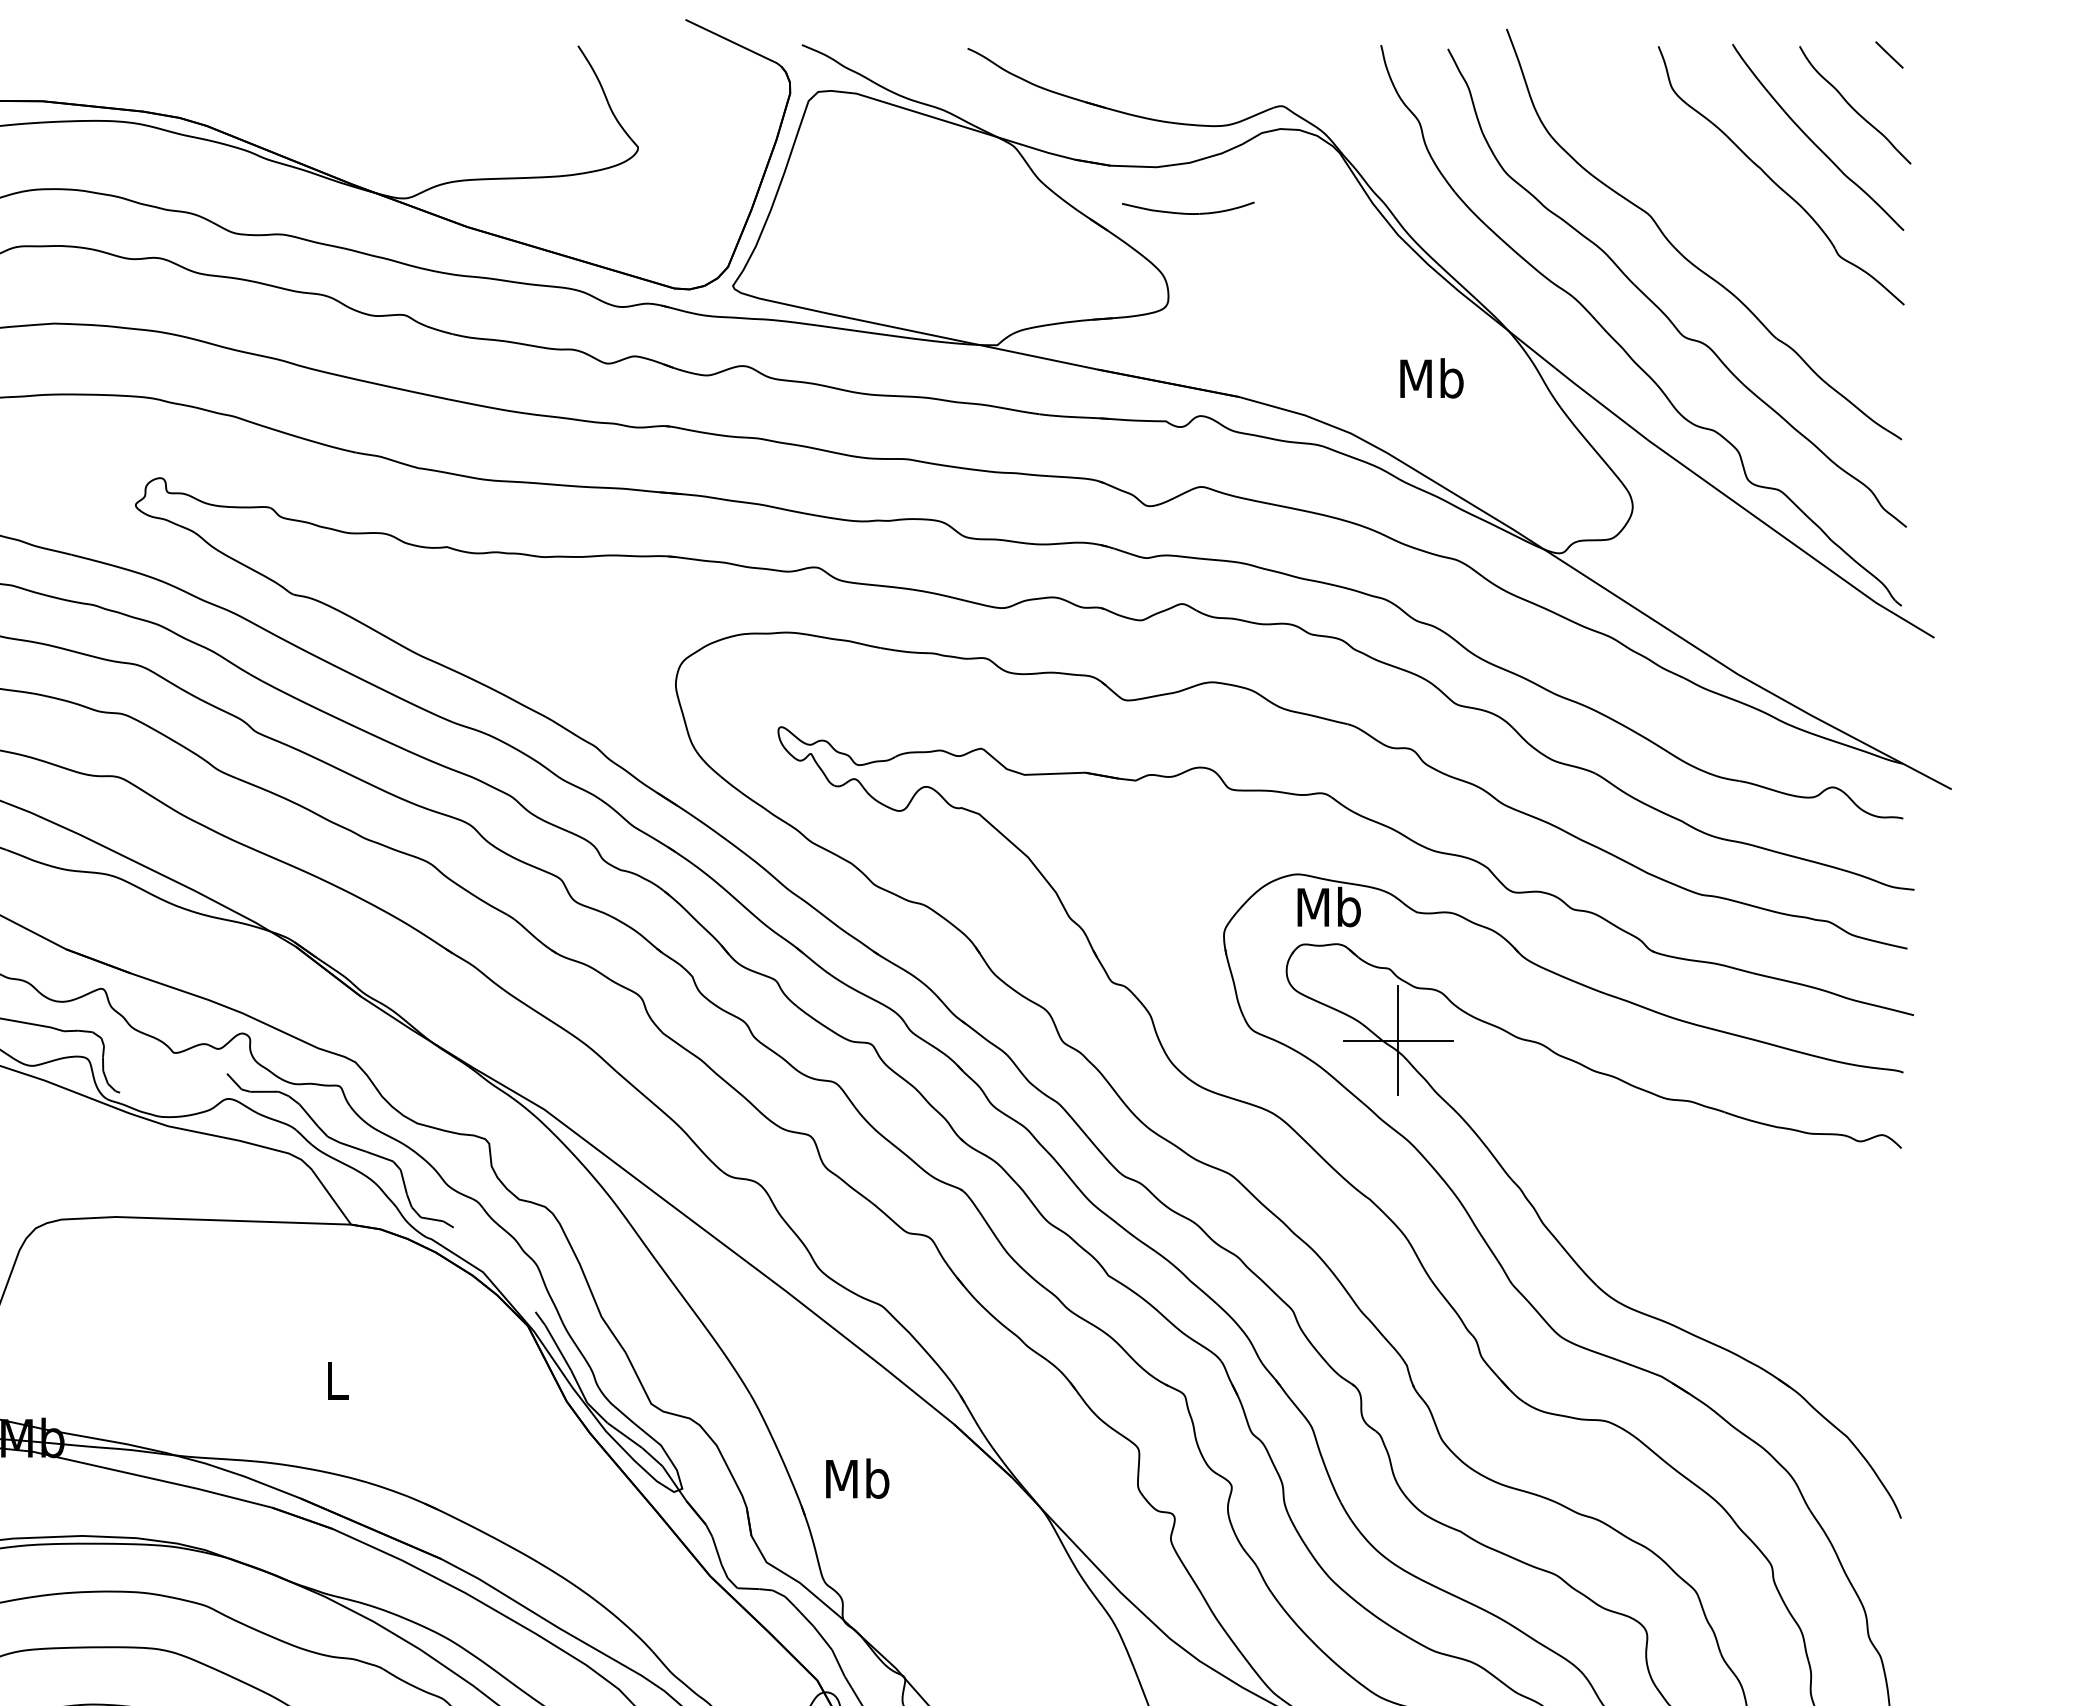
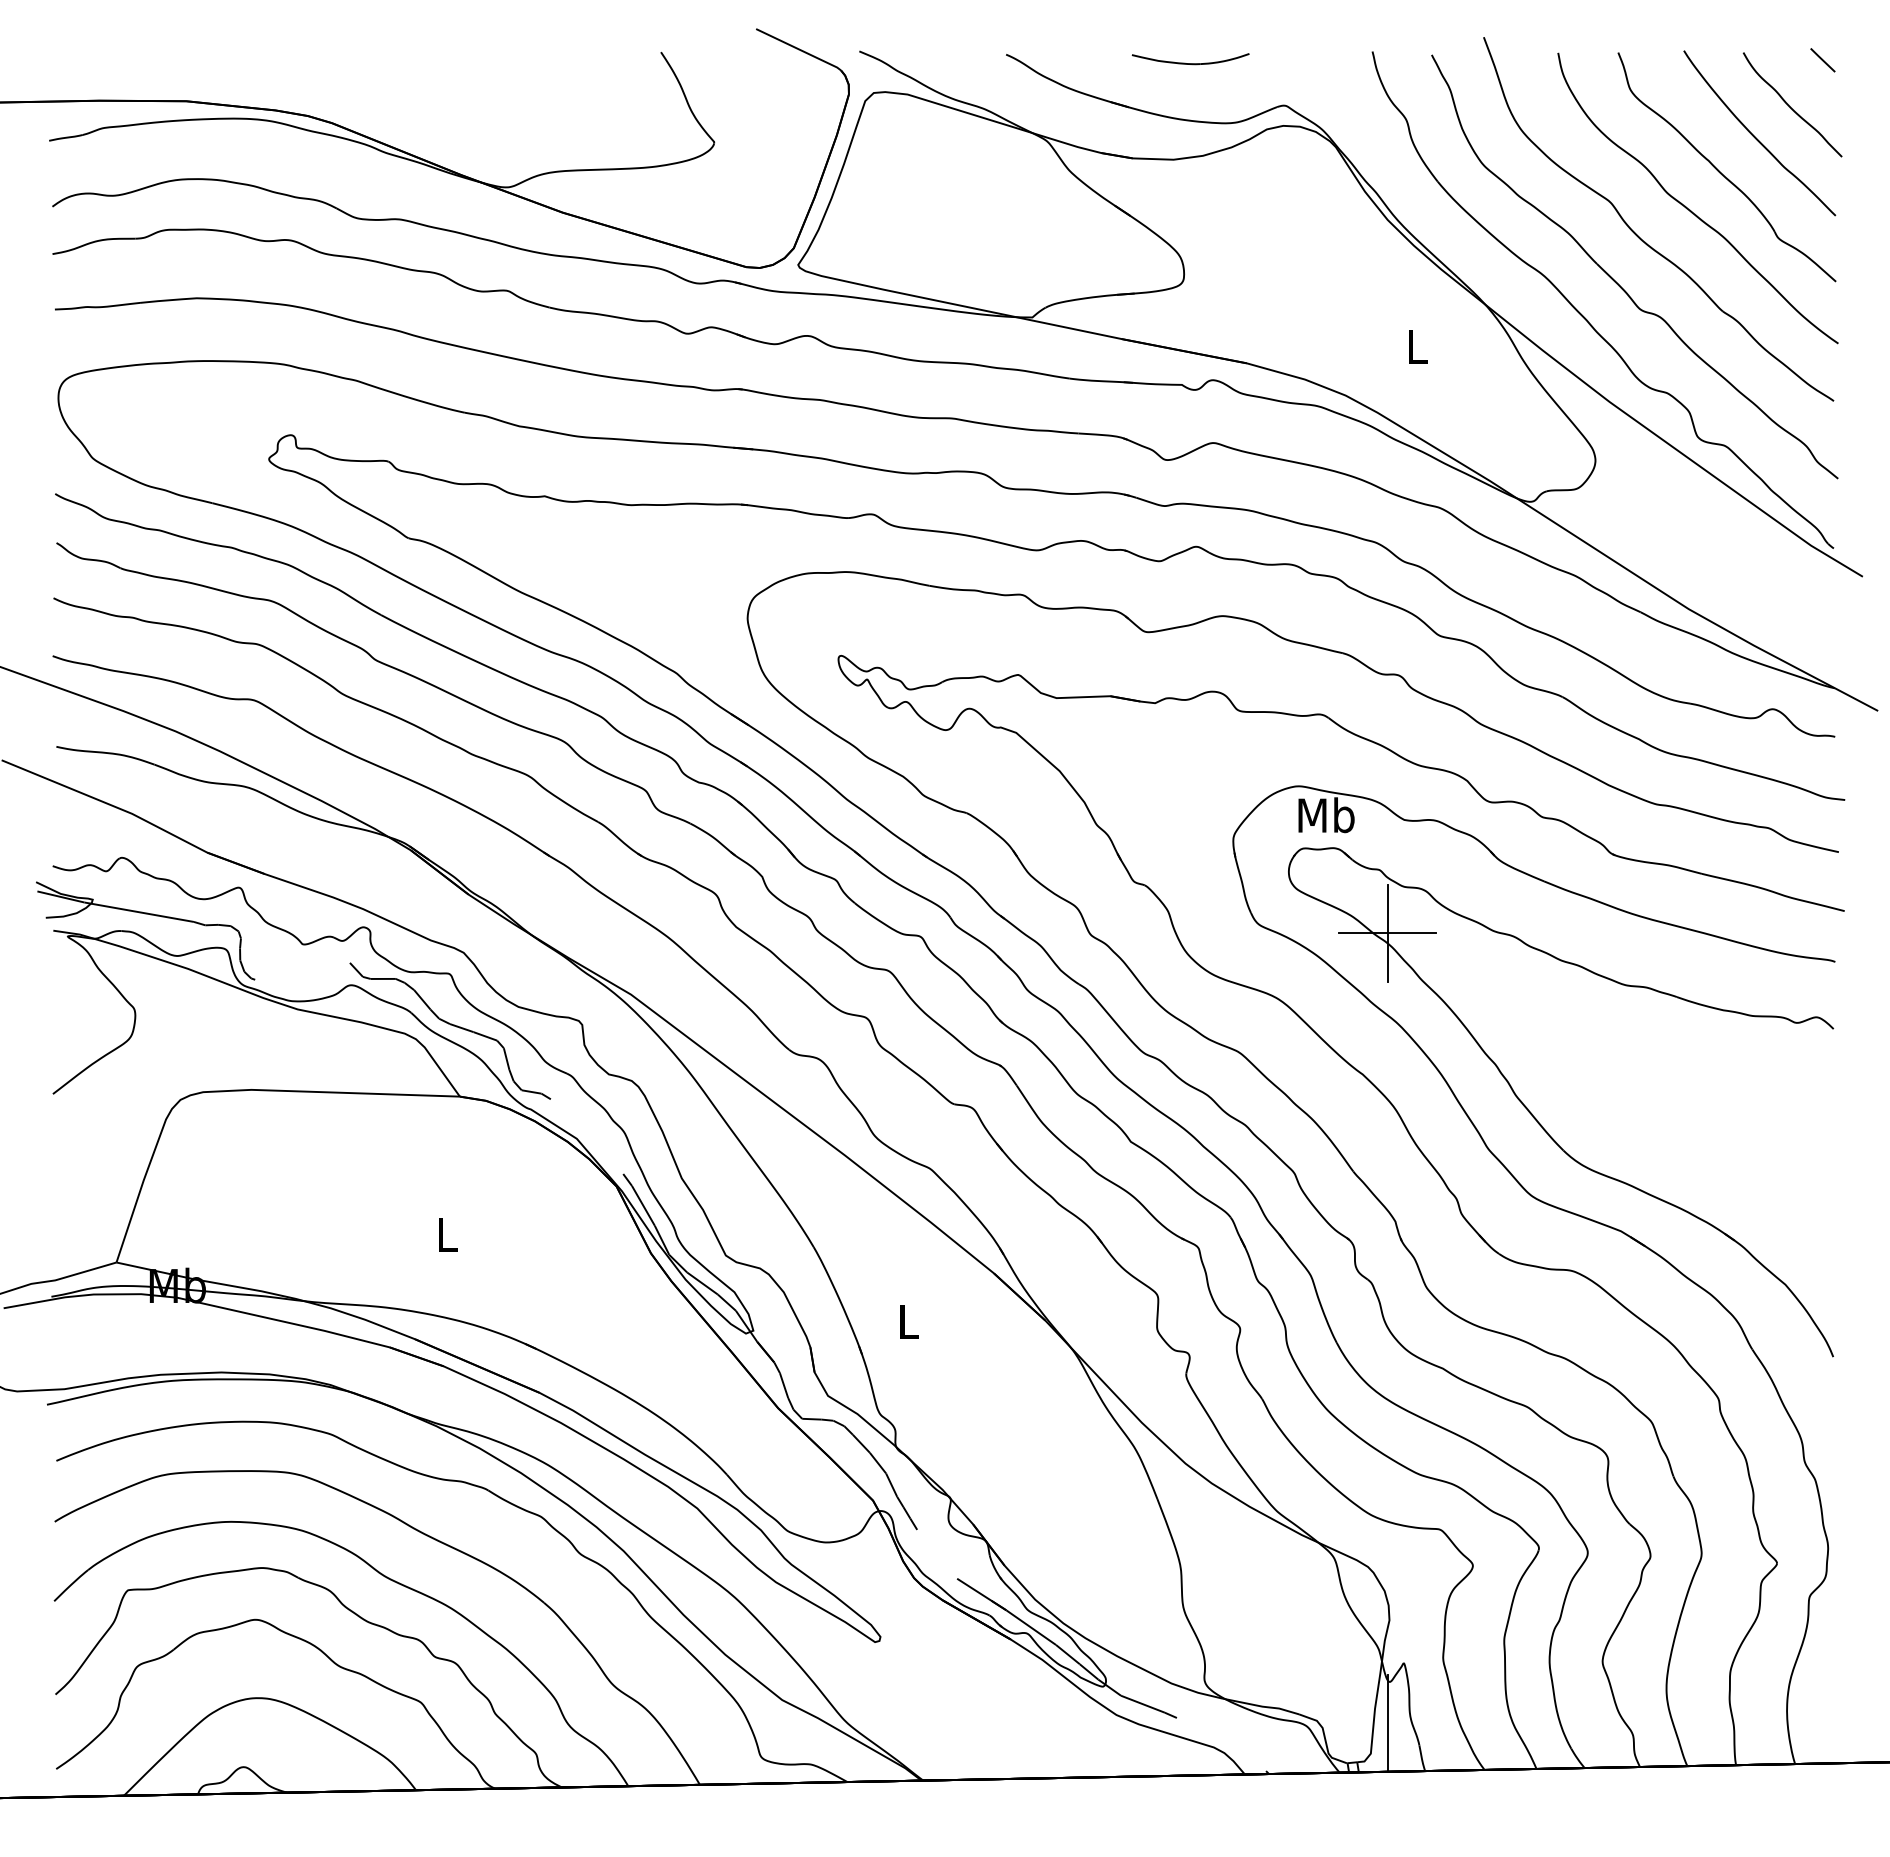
part: (1188, 208) -> (1190, 59), moved
curve: (1739, 223) -> (1690, 209), added
text: (1431, 378) -> (1417, 346), Mb -> L
text: (857, 1478) -> (908, 1321), Mb -> L

